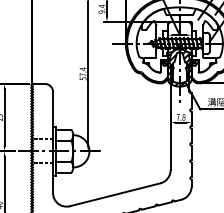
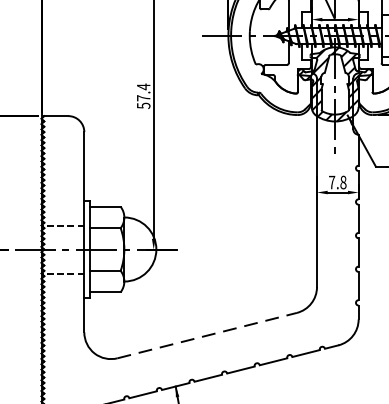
line: (115, 194) -> (207, 335), solid -> dashed

